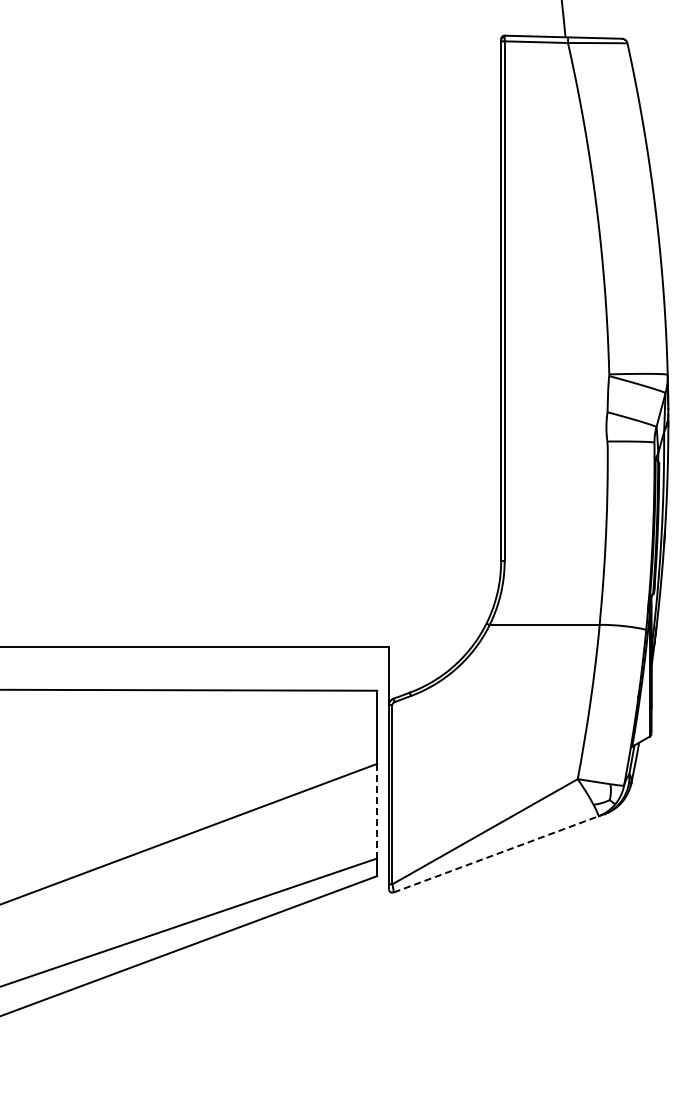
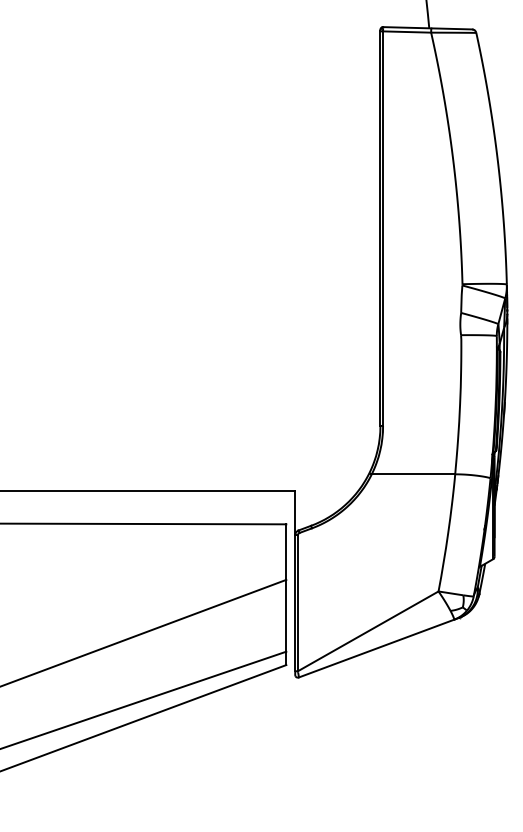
line: (377, 811) -> (286, 616), dashed -> solid
line: (496, 854) -> (376, 648), dashed -> solid

